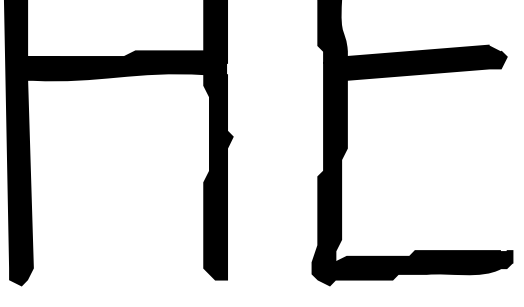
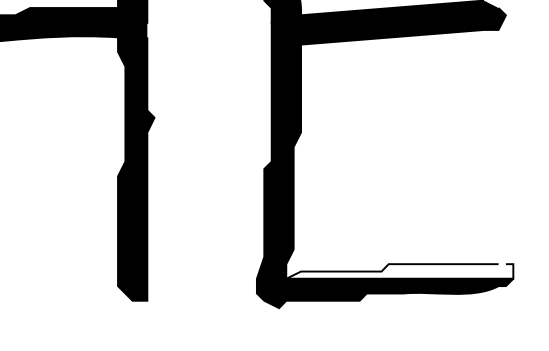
fill: (423, 256) -> (399, 271), removed

